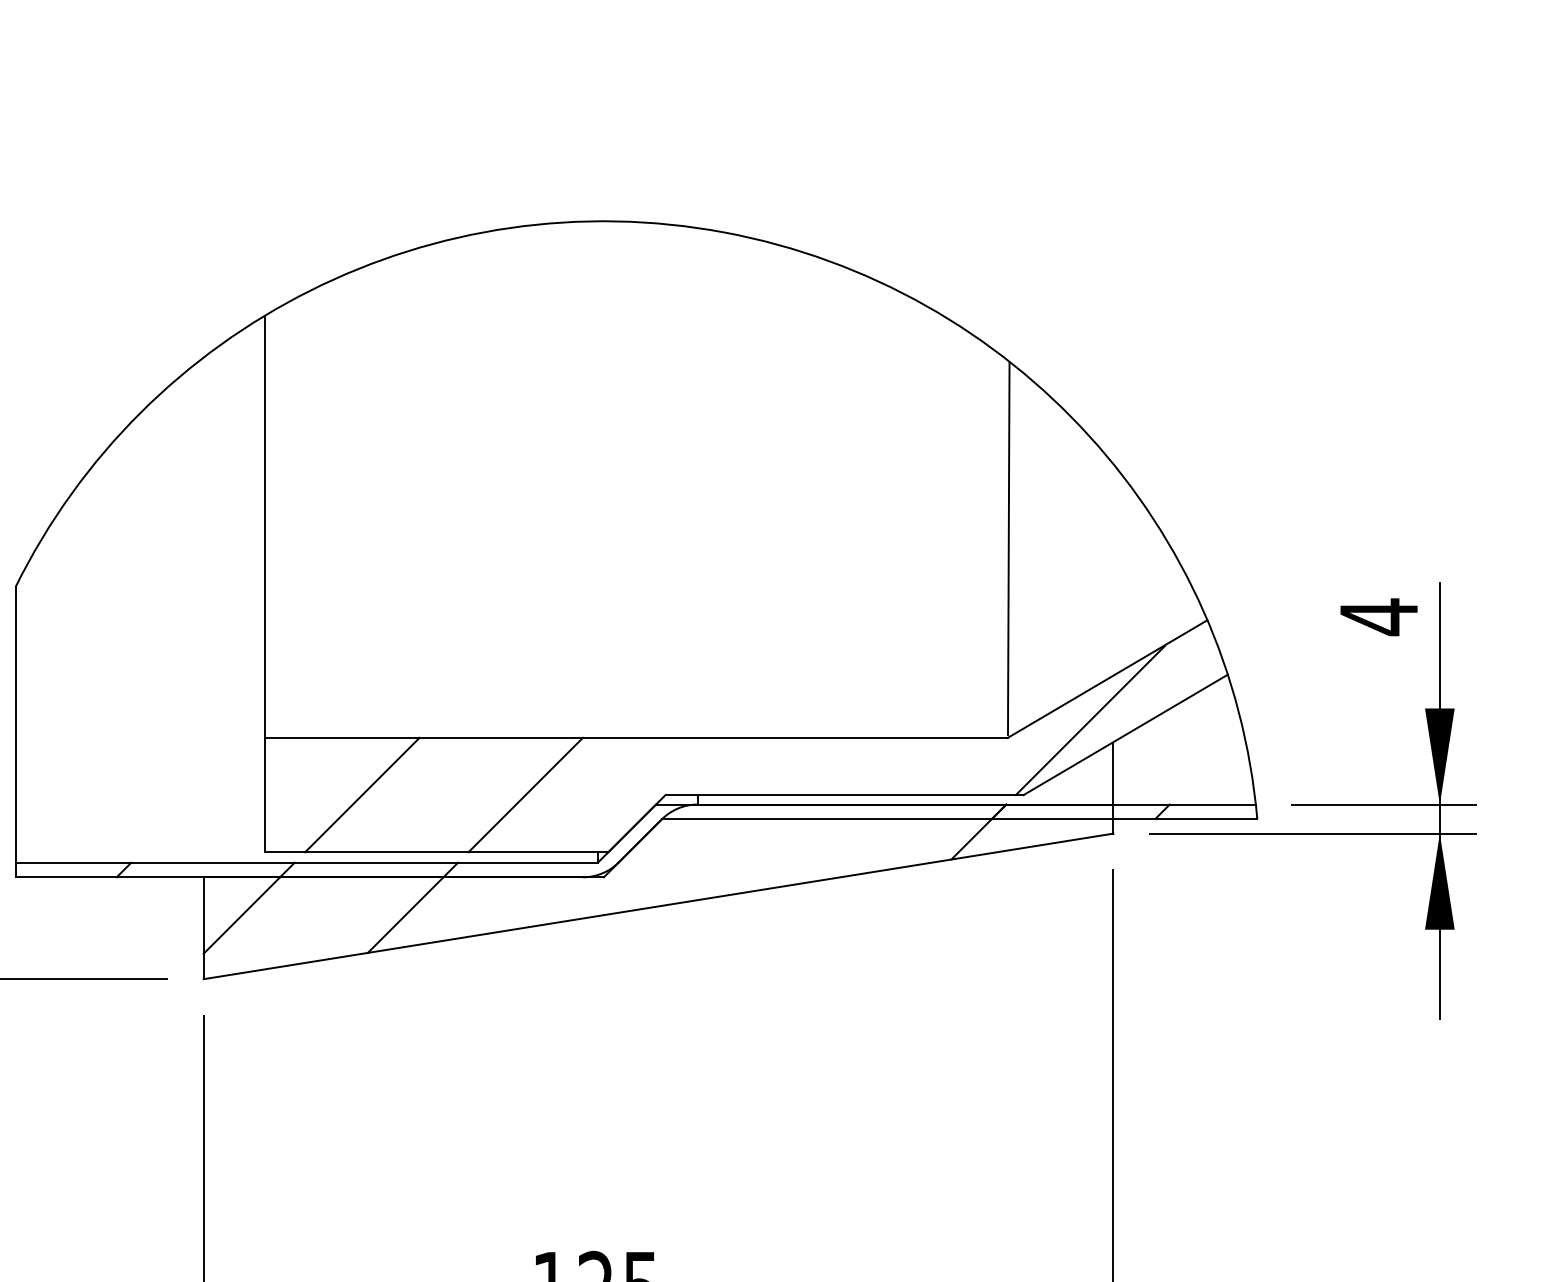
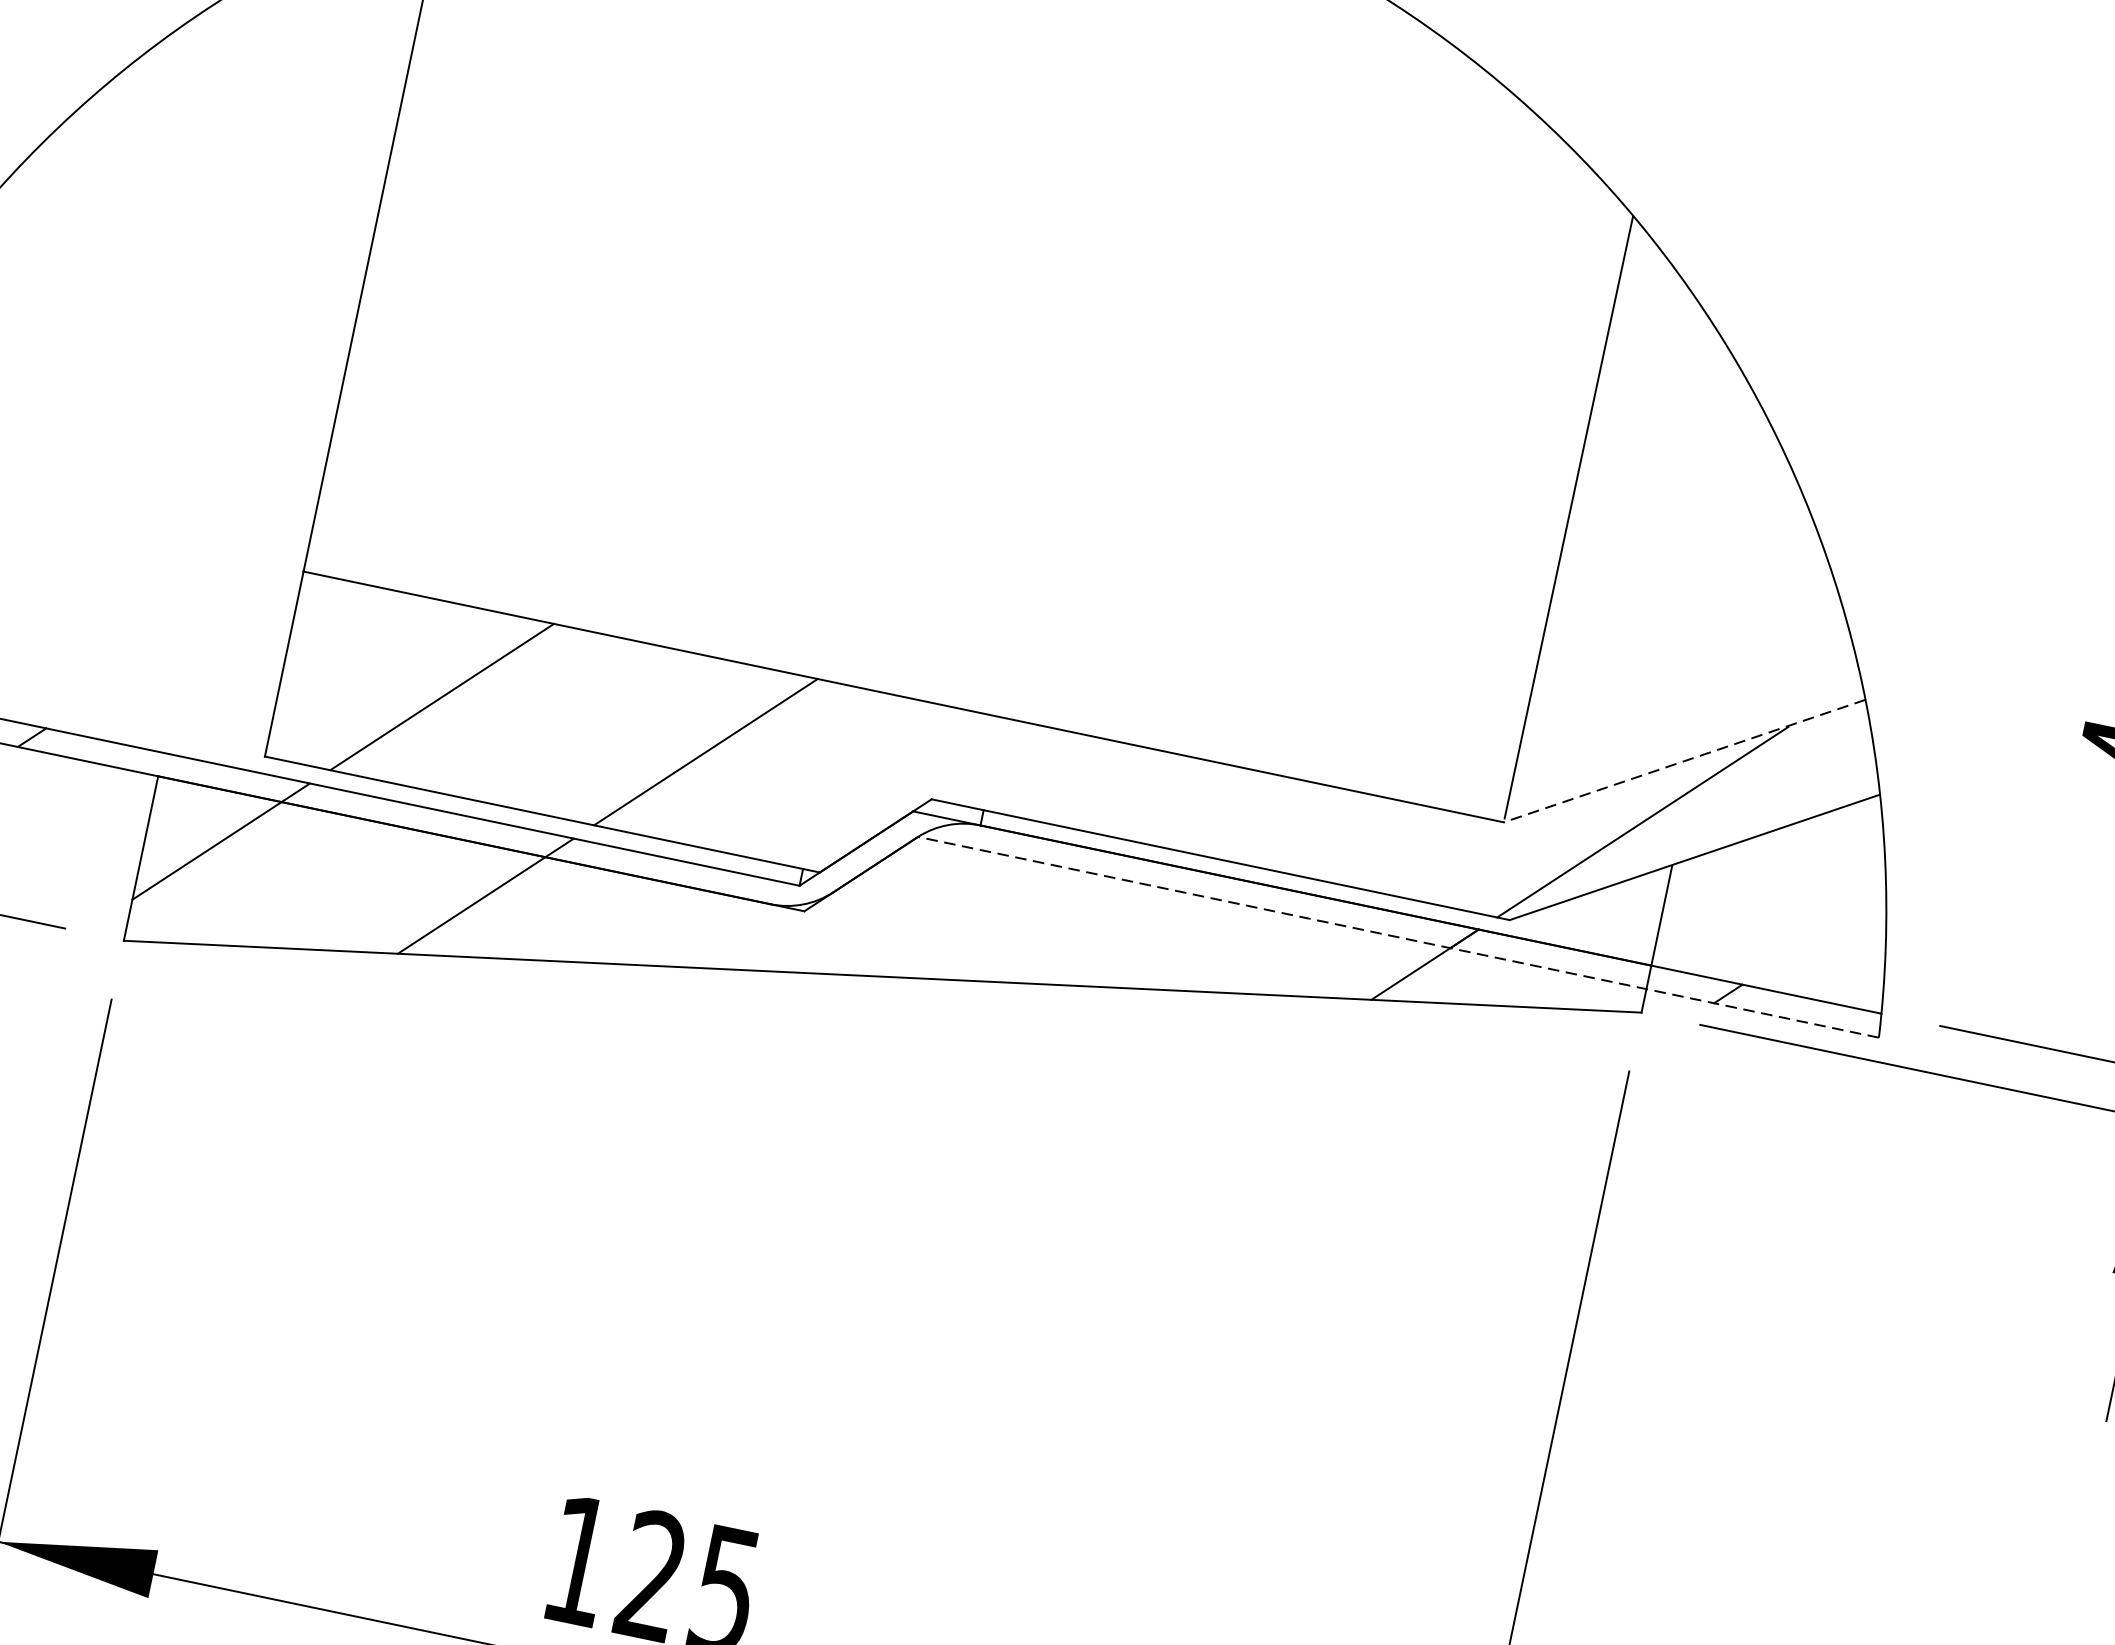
line: (1107, 679) -> (1684, 761), solid -> dashed
line: (959, 819) -> (1398, 937), solid -> dashed

